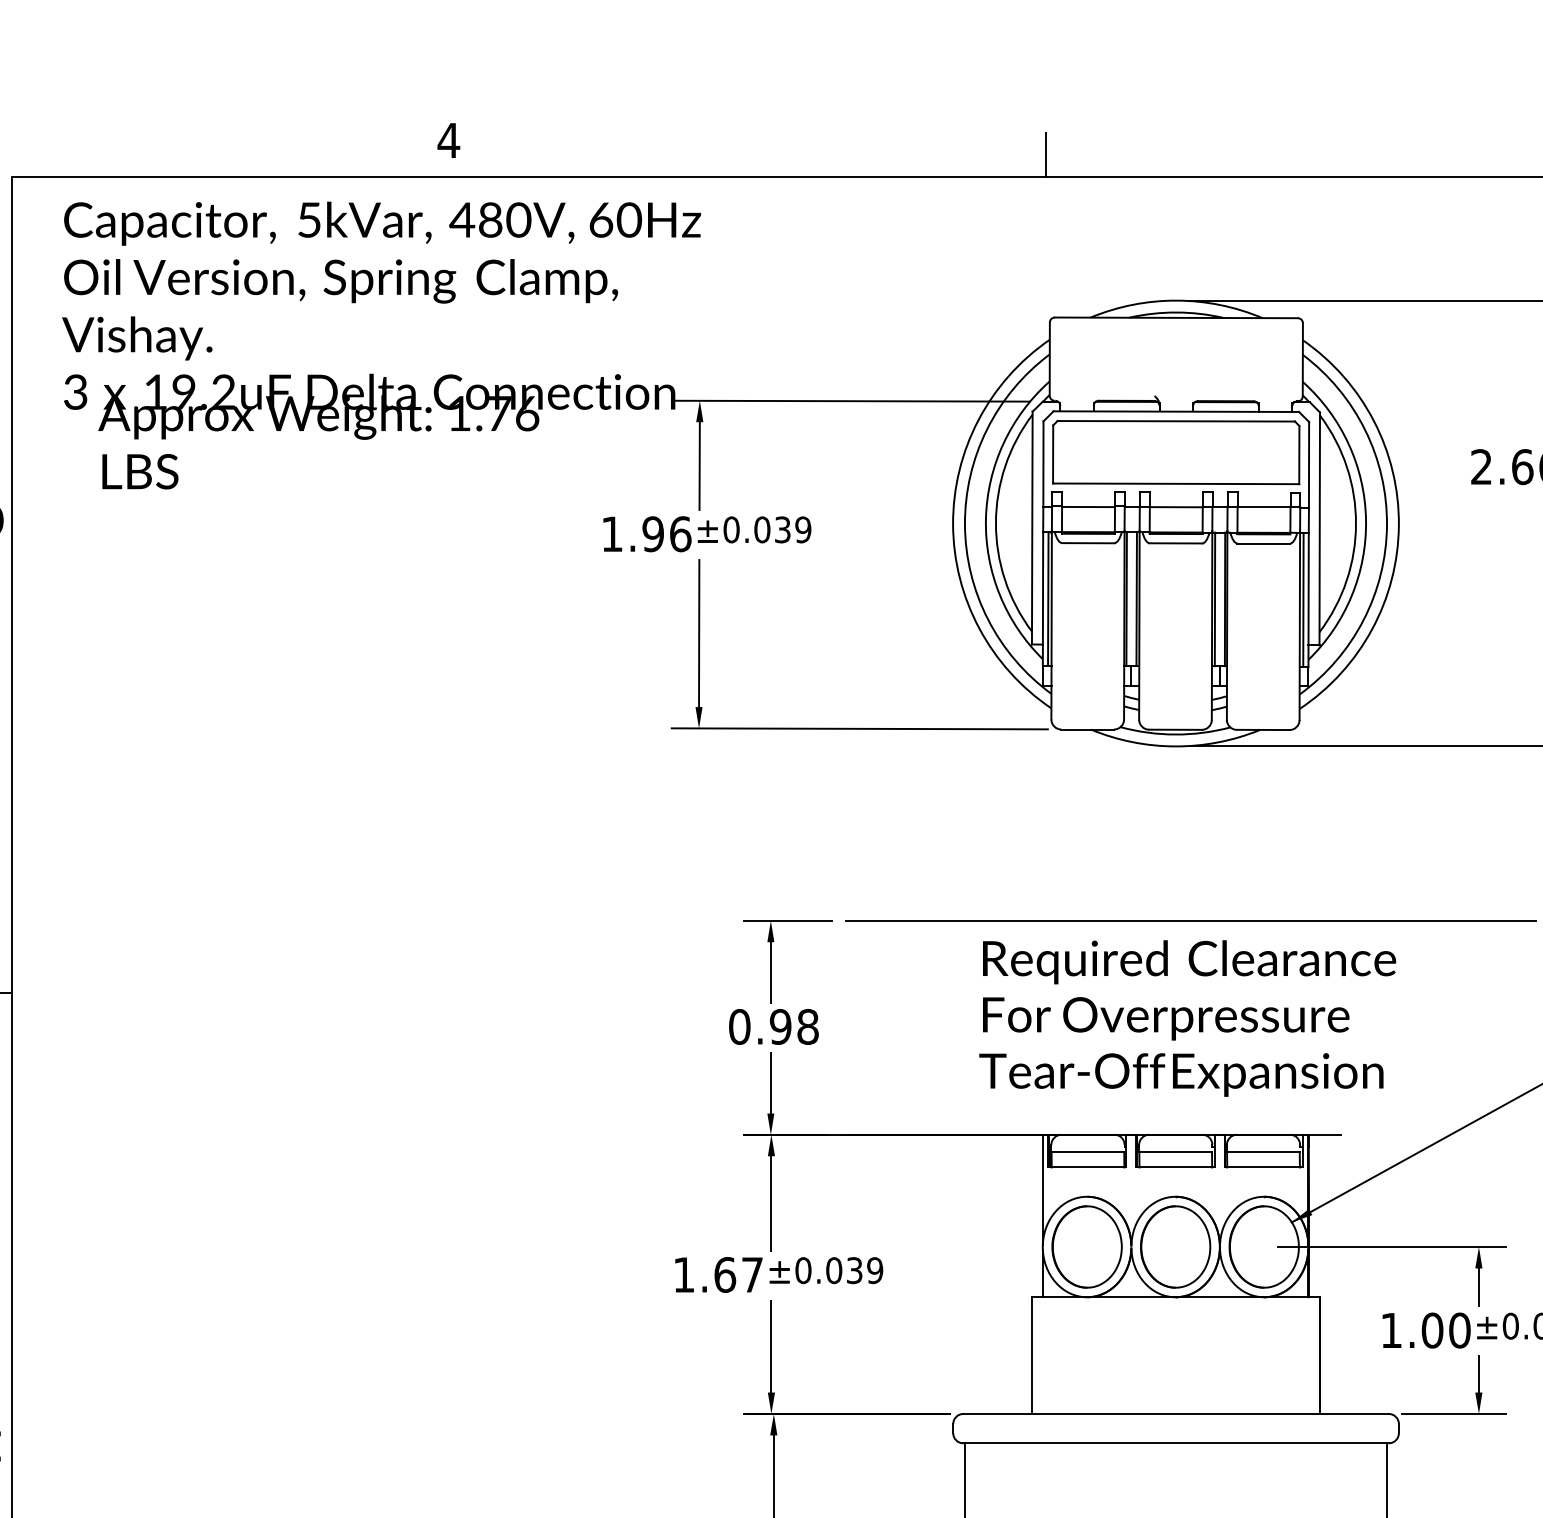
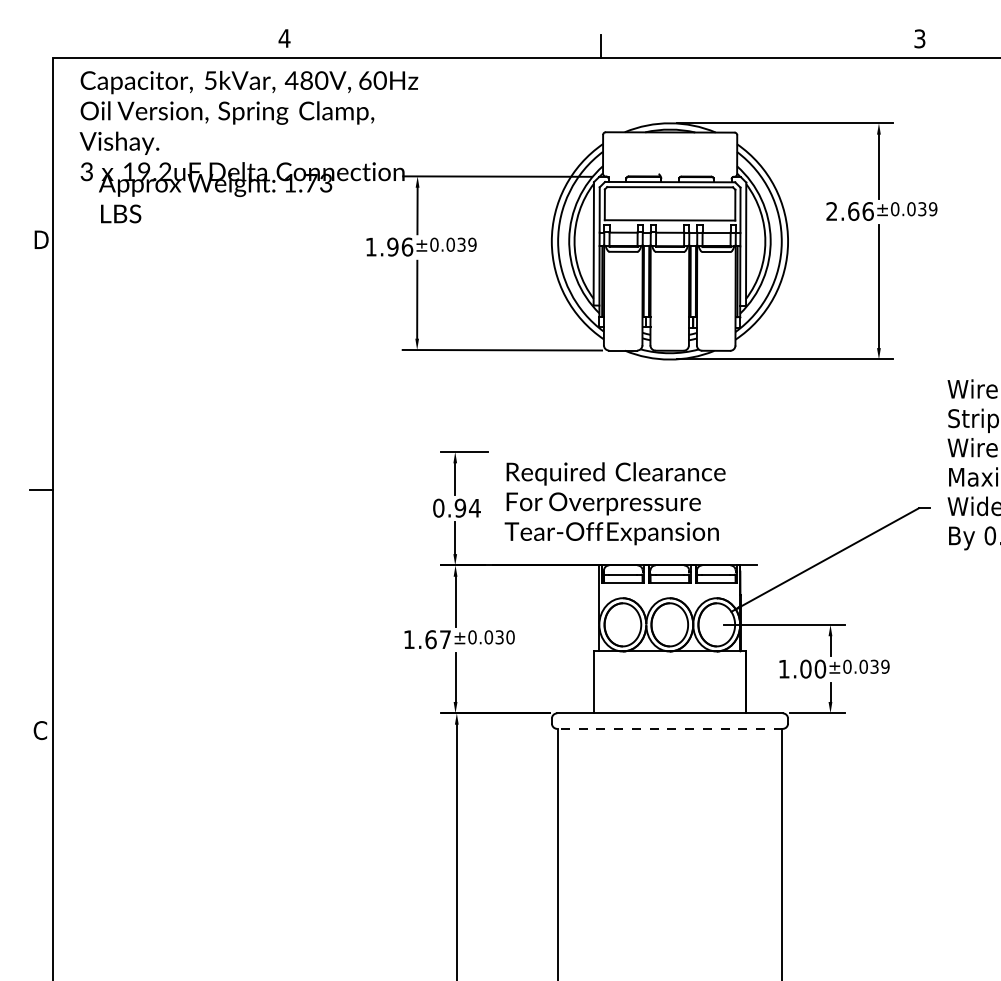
text: (527, 412) -> (326, 182), 1.76 -> 1.73
line: (1190, 919) -> (677, 451), removed
text: (1186, 1018) -> (614, 503), moved
text: (807, 1025) -> (474, 507), 0.98 -> 0.94
text: (875, 1270) -> (510, 637), ±0.039 -> ±0.030
line: (1177, 1442) -> (670, 728), solid -> dashed

